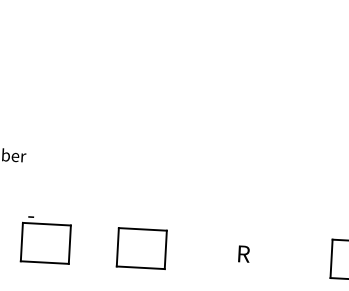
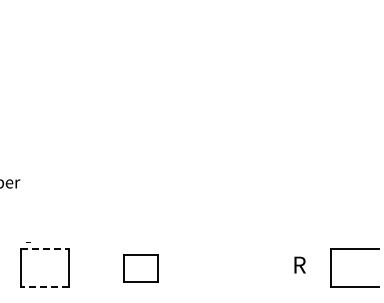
line: (47, 223) -> (45, 248), solid -> dashed
part: (141, 247) -> (140, 267), size x0.7
text: (243, 253) -> (299, 264), moved
line: (44, 262) -> (44, 287), solid -> dashed

